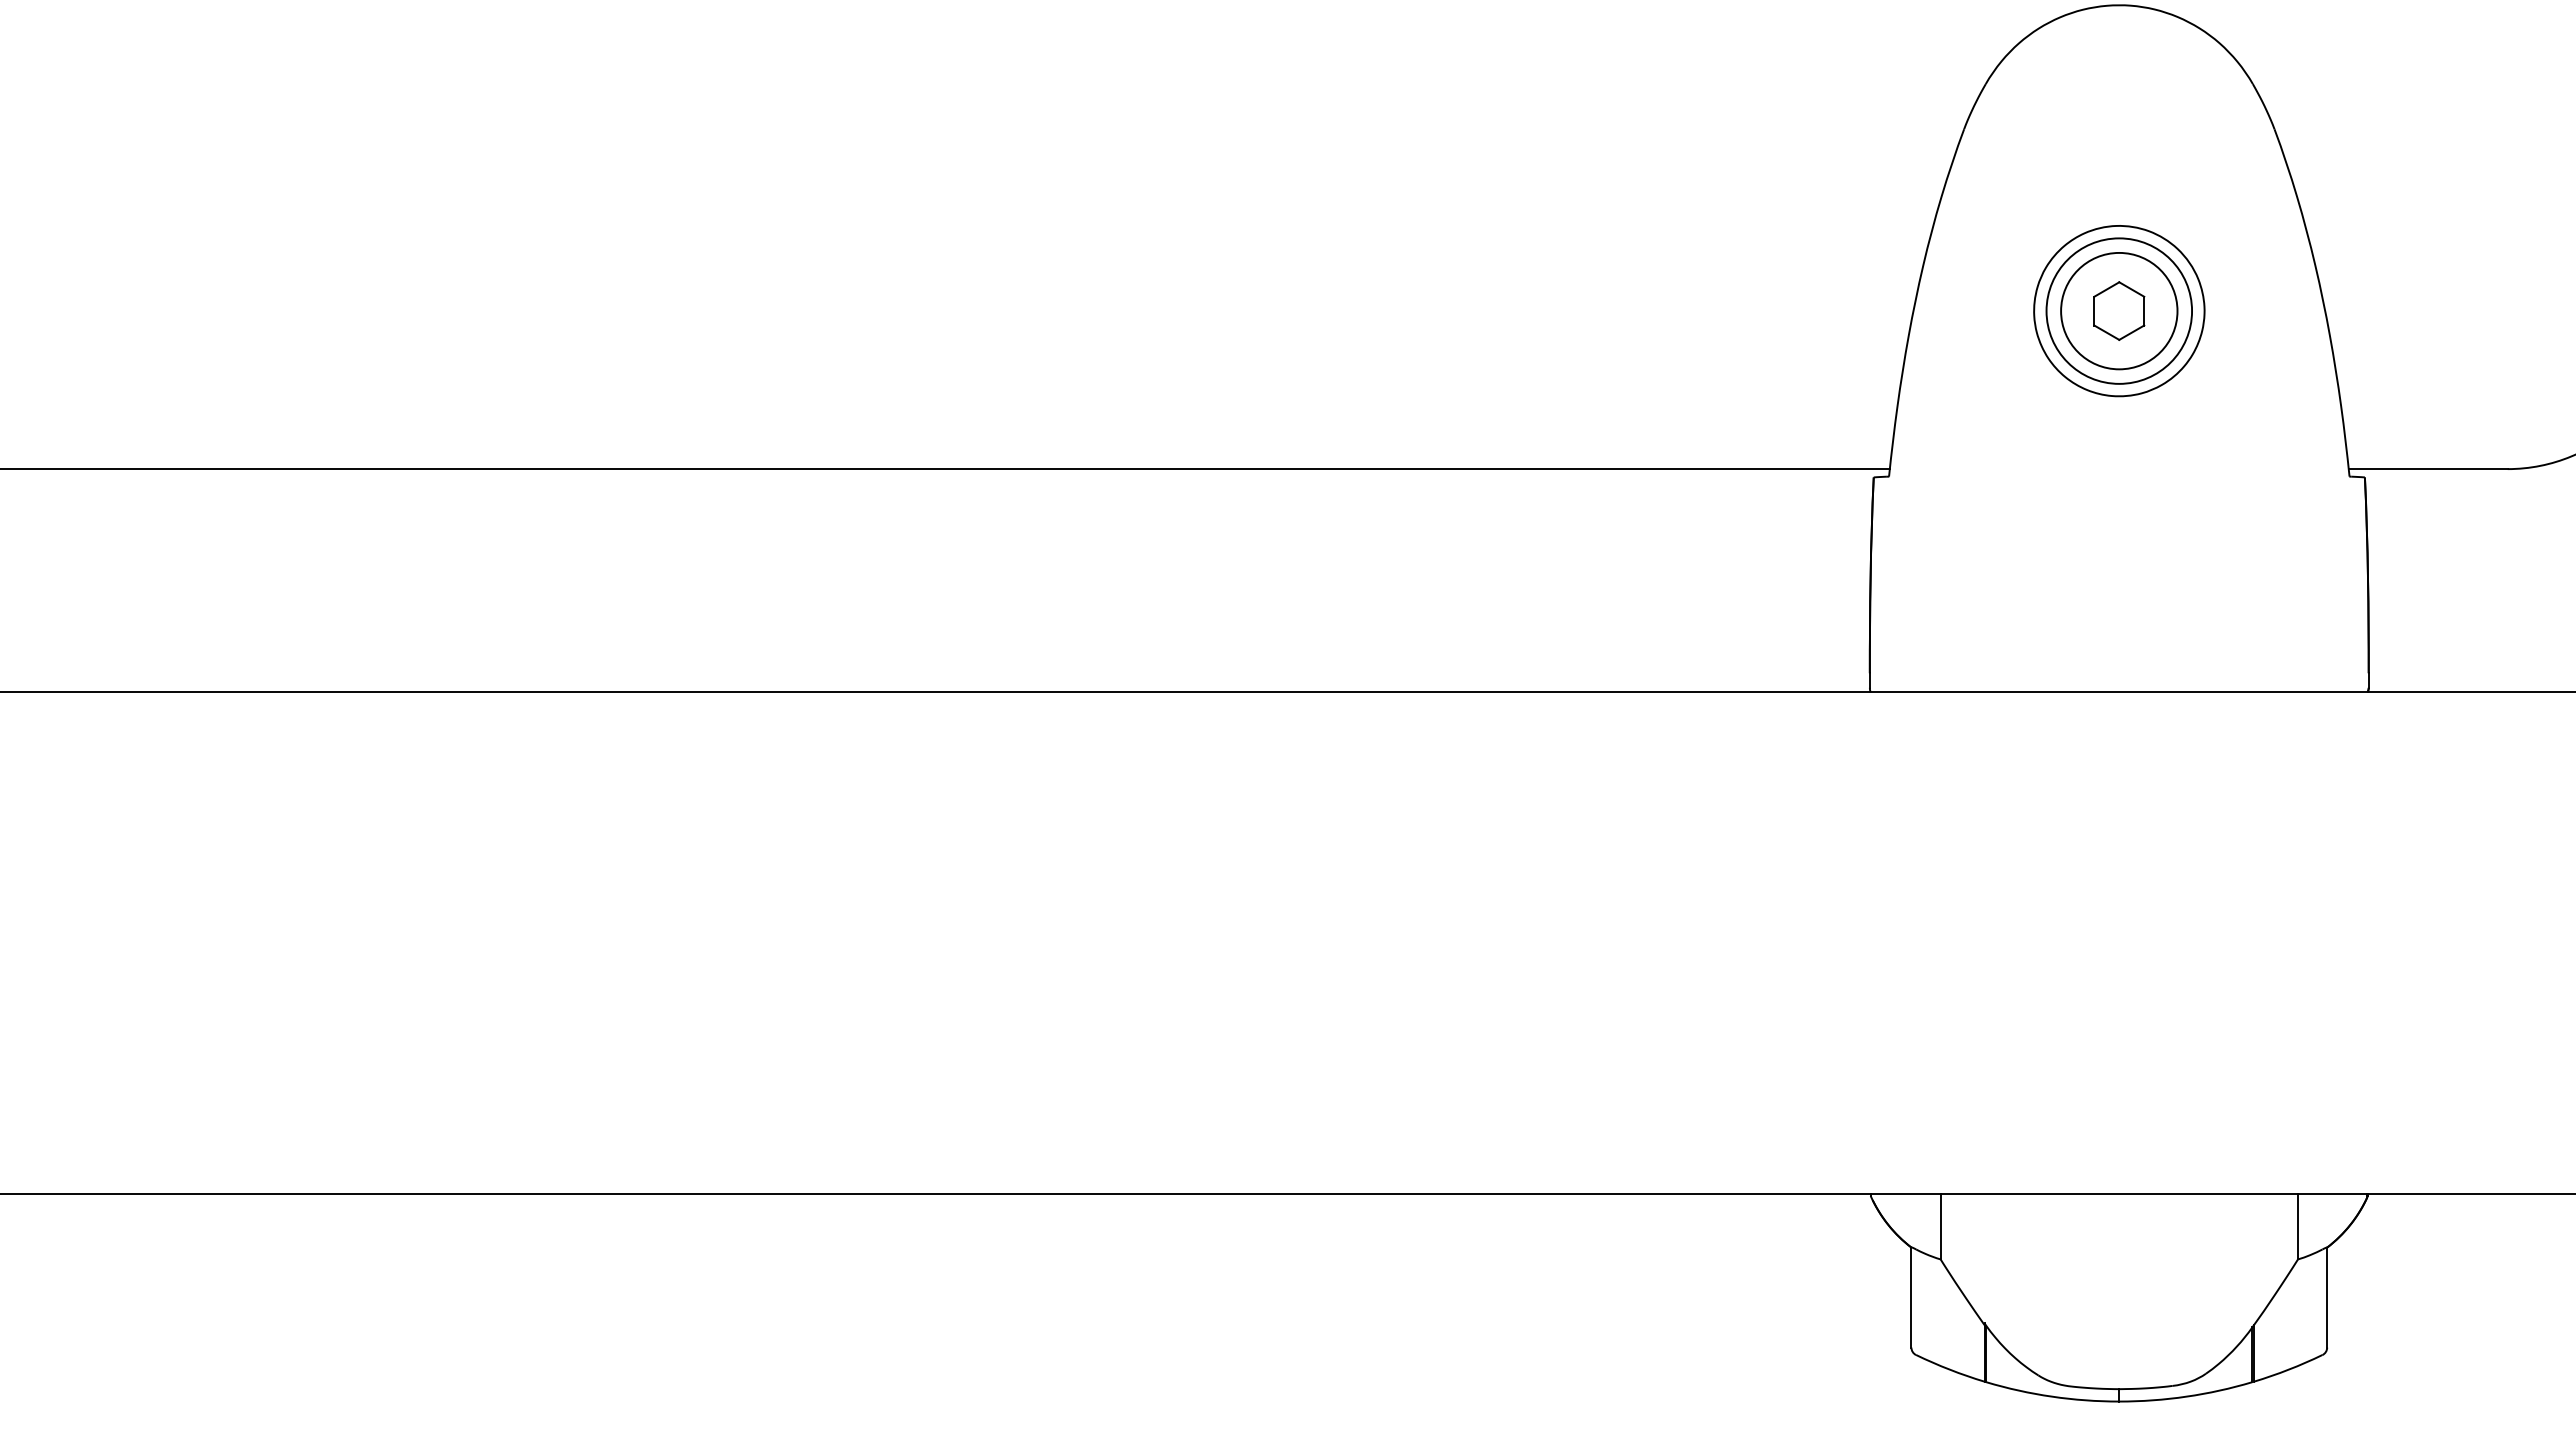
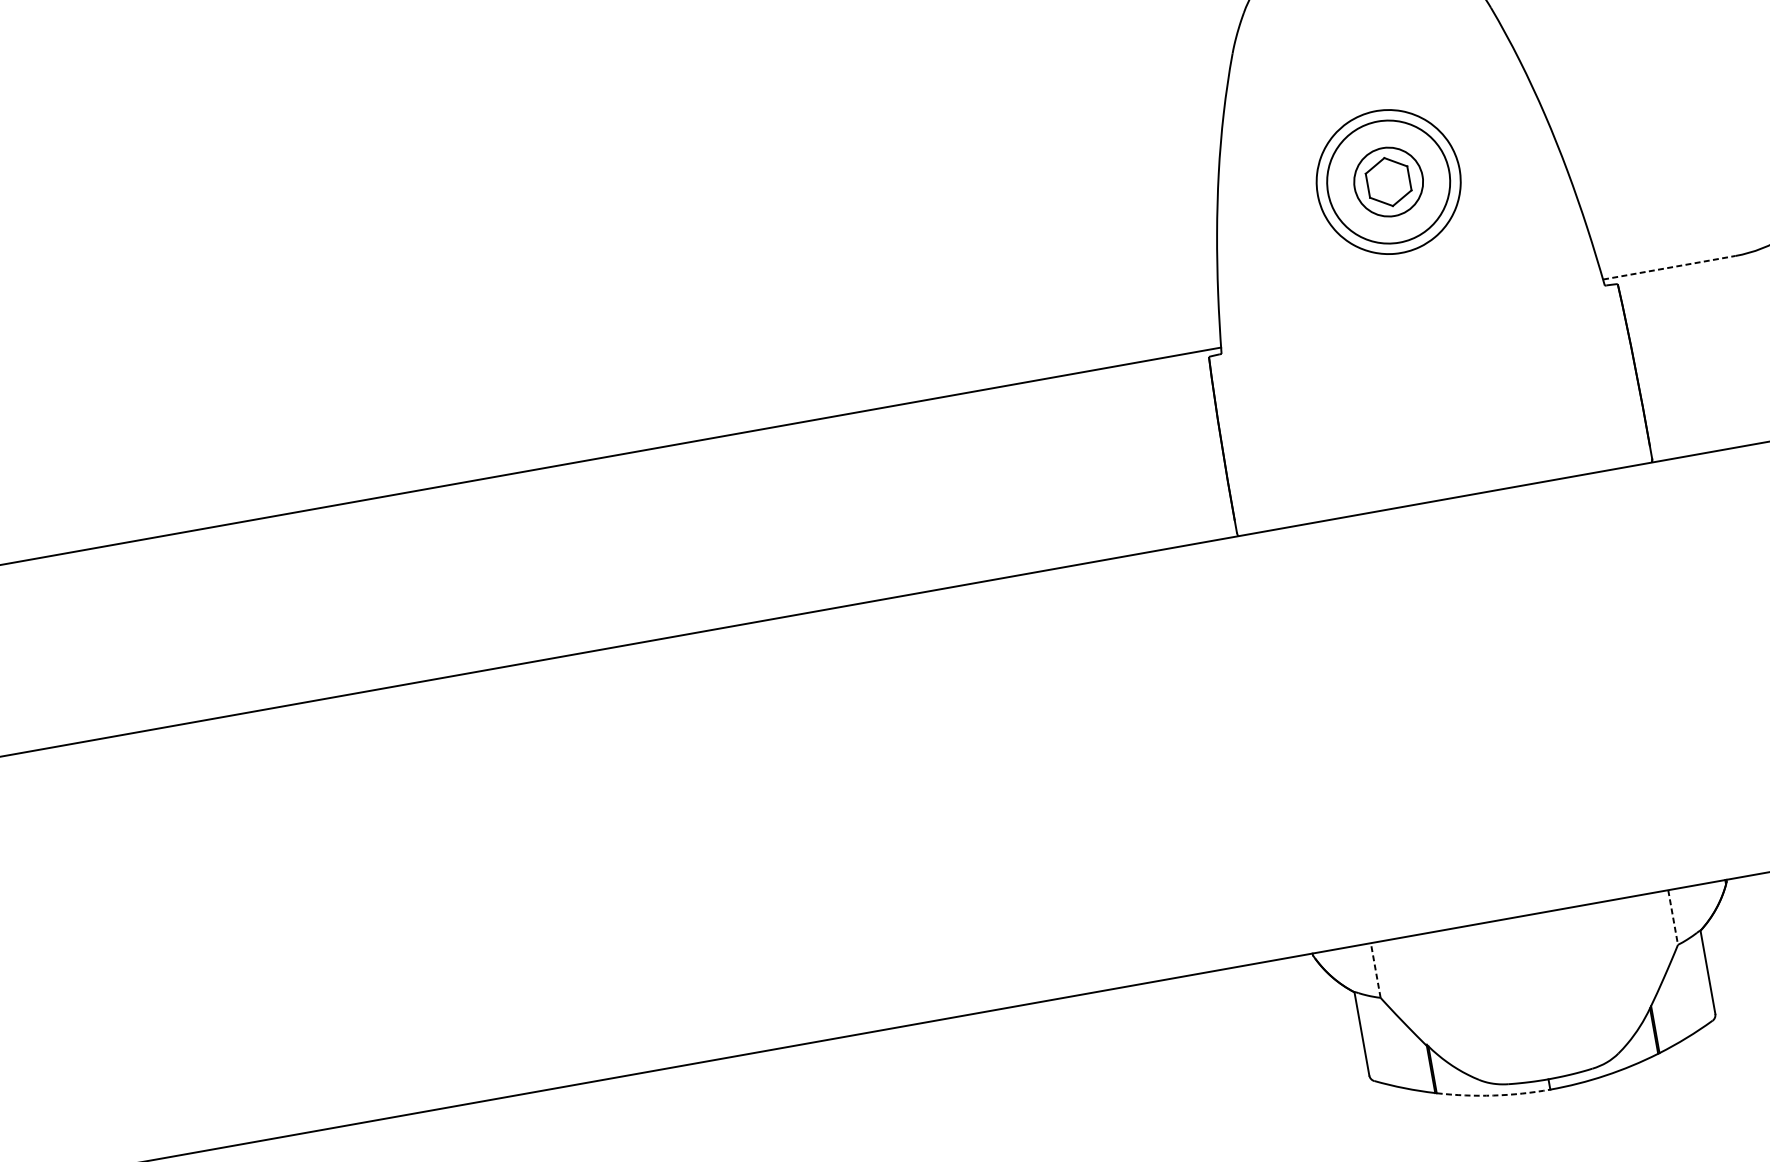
circle: (2119, 310) -> (1388, 181), size x0.7
line: (2428, 469) -> (1669, 268), solid -> dashed
line: (1940, 1226) -> (1375, 970), solid -> dashed
line: (2297, 1226) -> (1672, 917), solid -> dashed
arc: (2052, 1396) -> (1493, 1095), solid -> dashed

